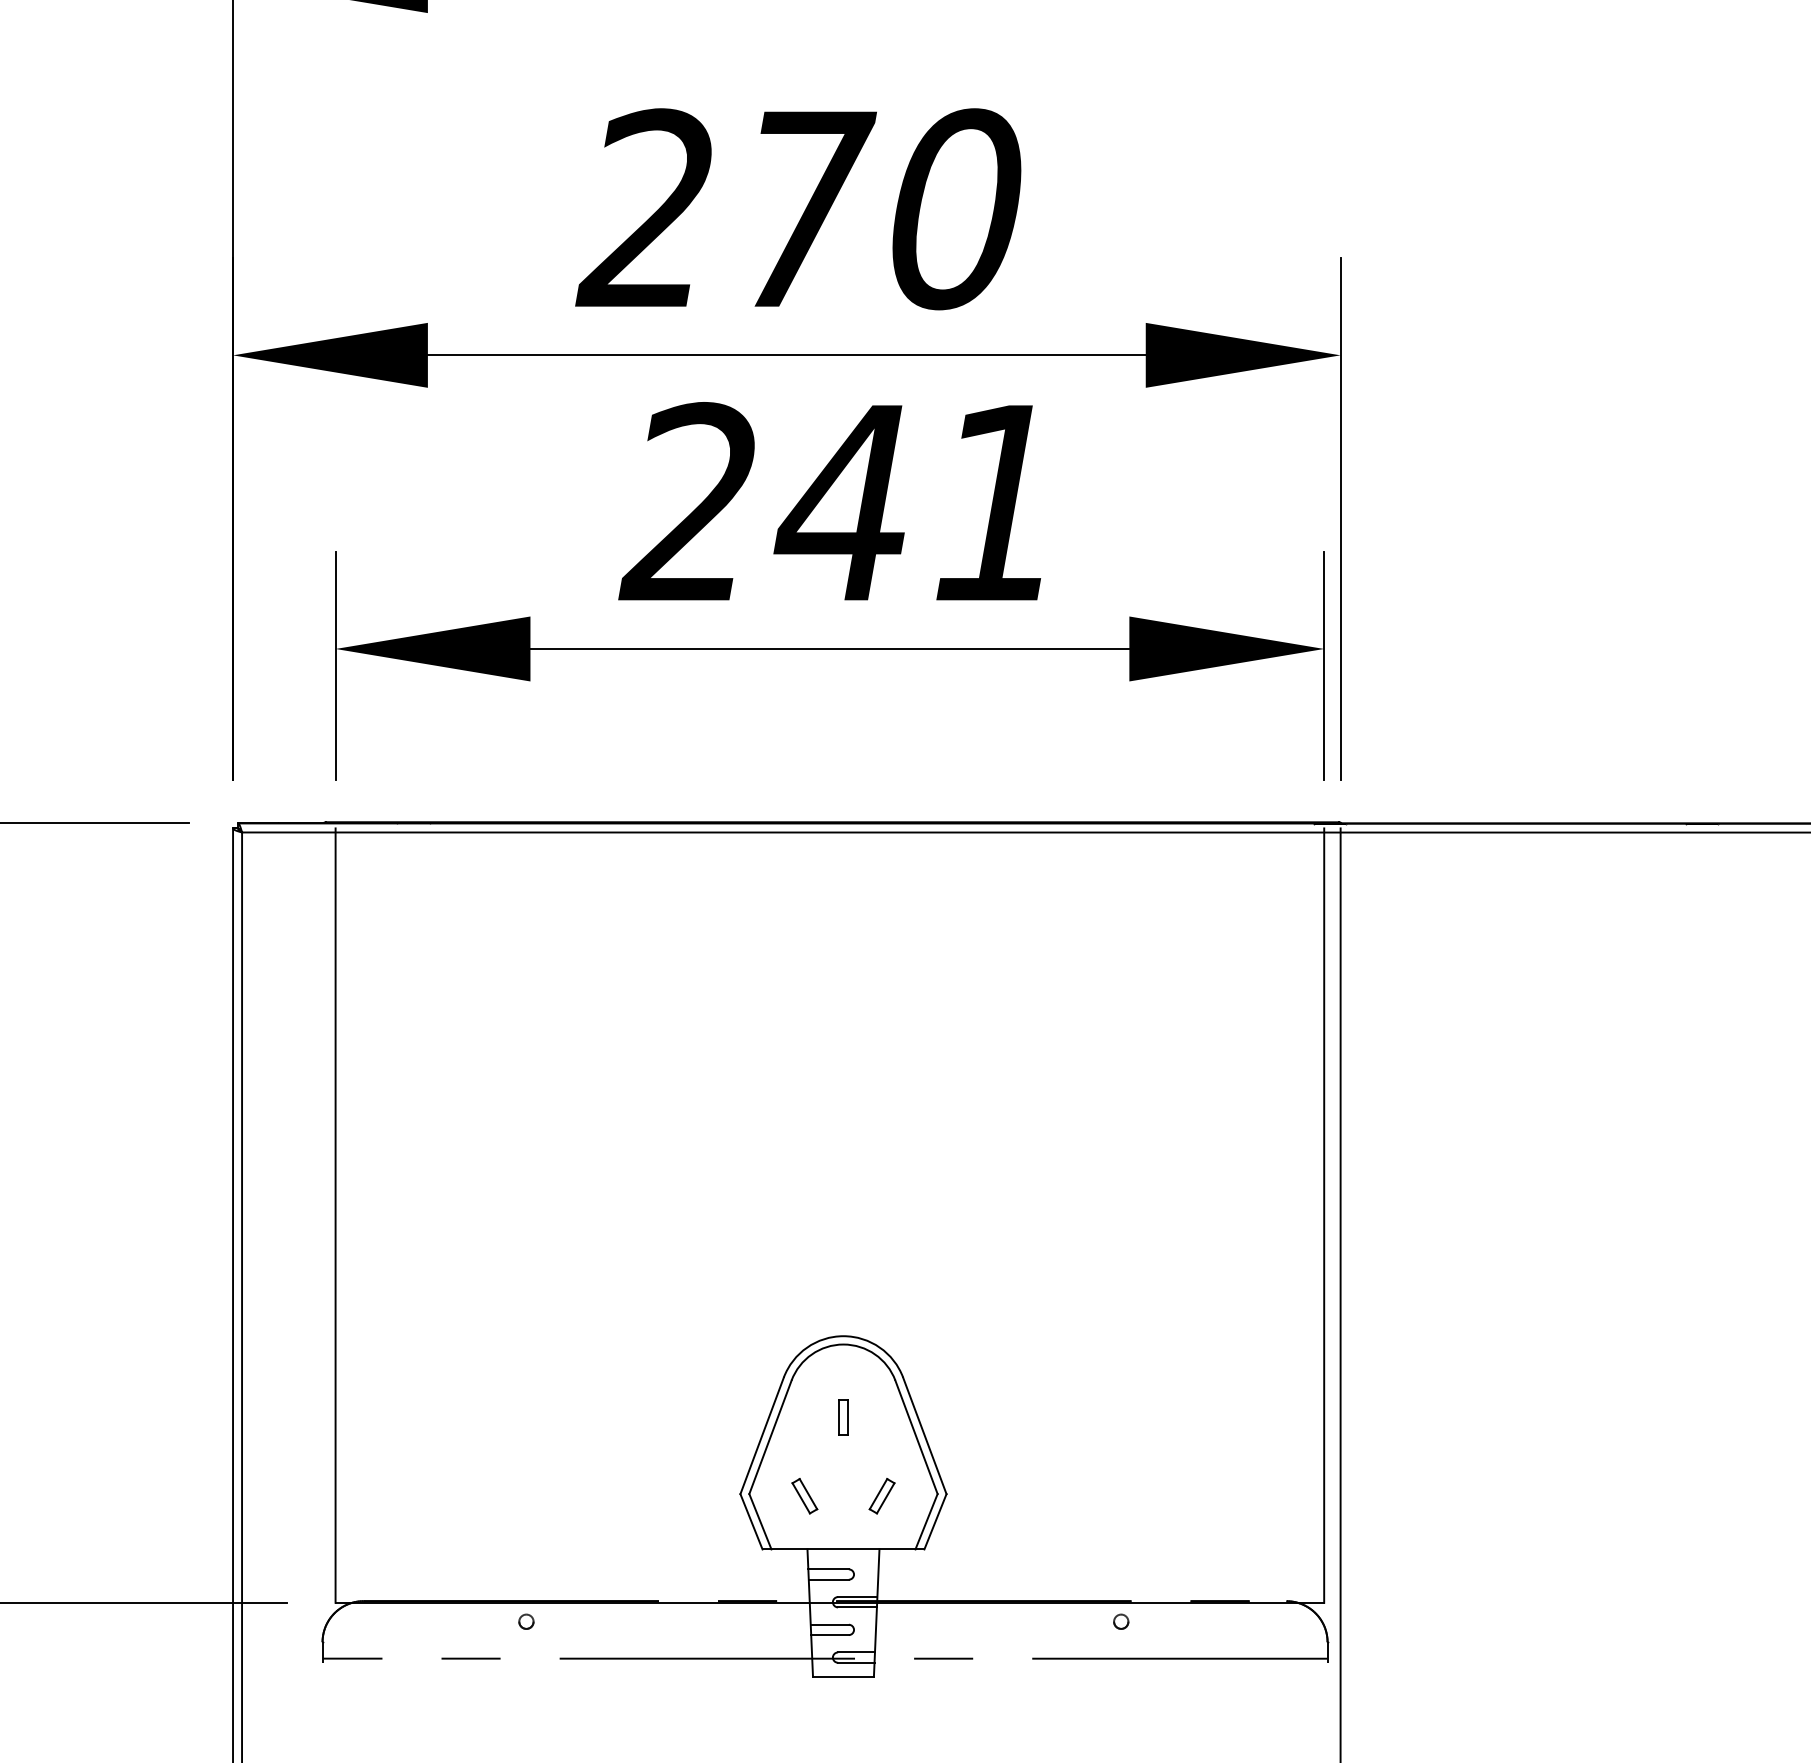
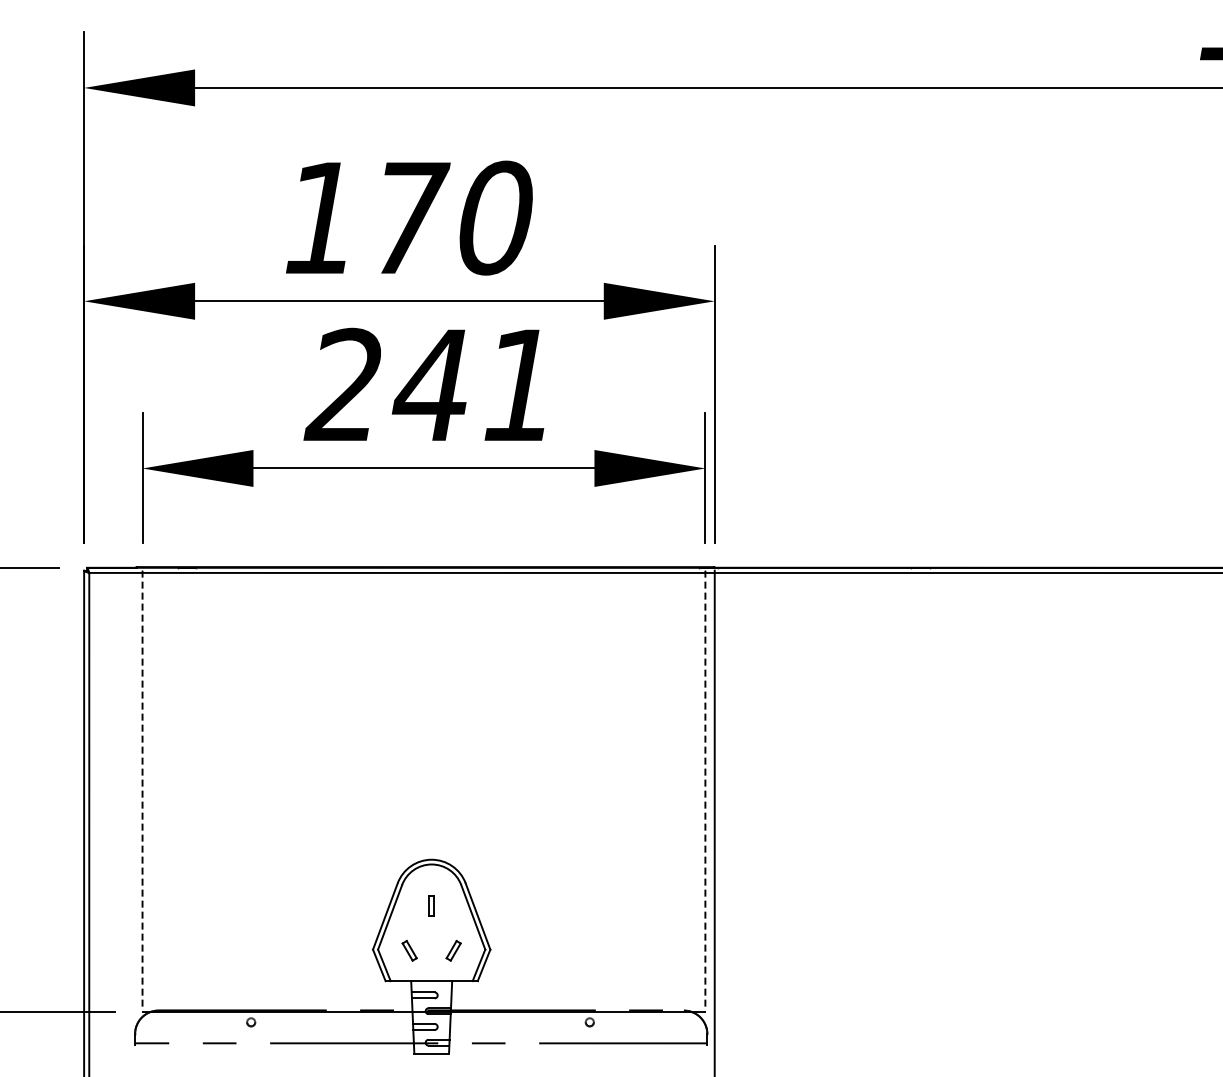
text: (642, 206) -> (317, 216), 270 -> 170
line: (335, 1216) -> (142, 791), solid -> dashed
line: (1324, 1216) -> (705, 791), solid -> dashed

